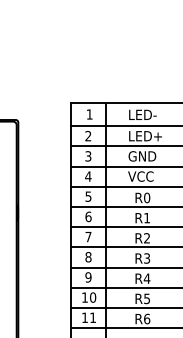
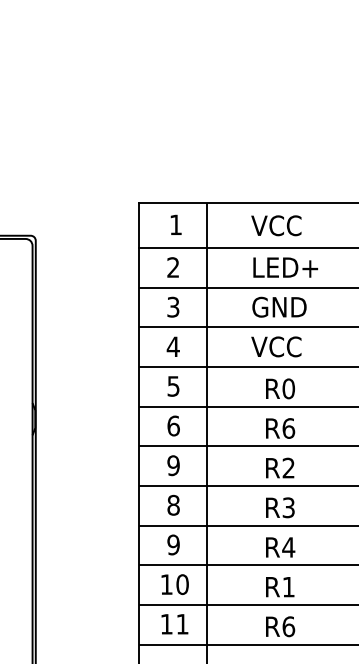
text: (142, 114) -> (279, 224), LED- -> VCC
text: (147, 217) -> (289, 427), R1 -> R6
text: (88, 236) -> (173, 464), 7 -> 9
text: (146, 298) -> (287, 586), R5 -> R1

